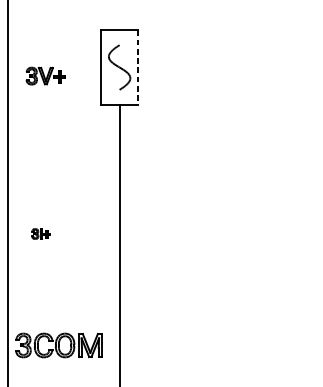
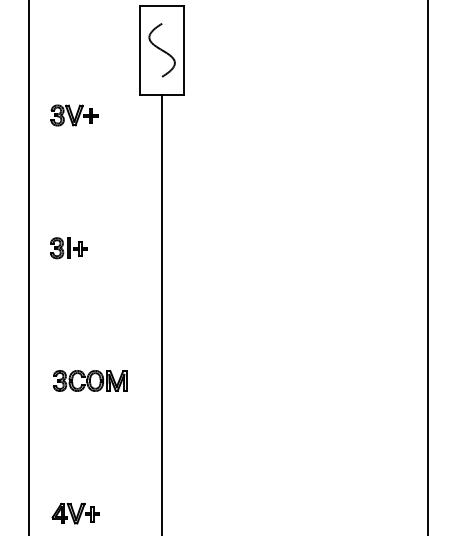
line: (138, 67) -> (184, 50), dashed -> solid
part: (45, 76) -> (74, 115), moved
part: (40, 234) -> (68, 248), size x1.67
part: (59, 345) -> (90, 380), size x0.71

